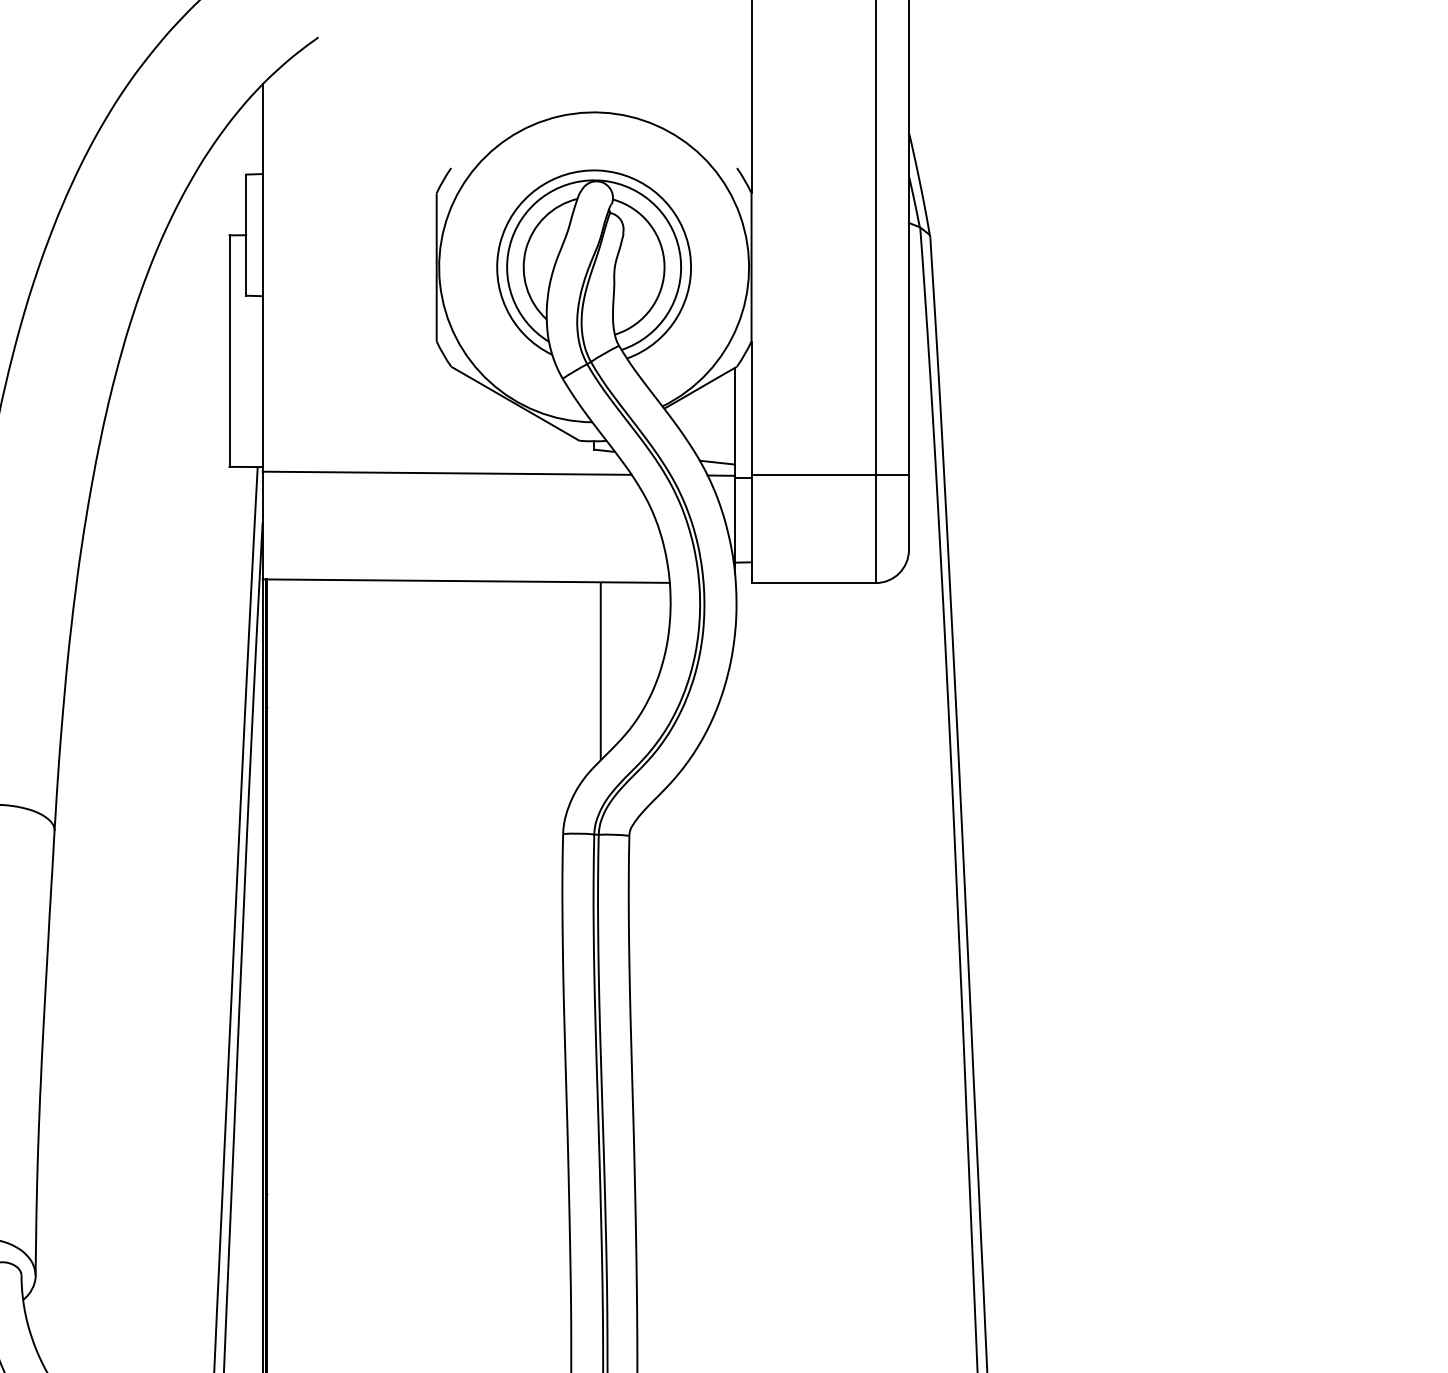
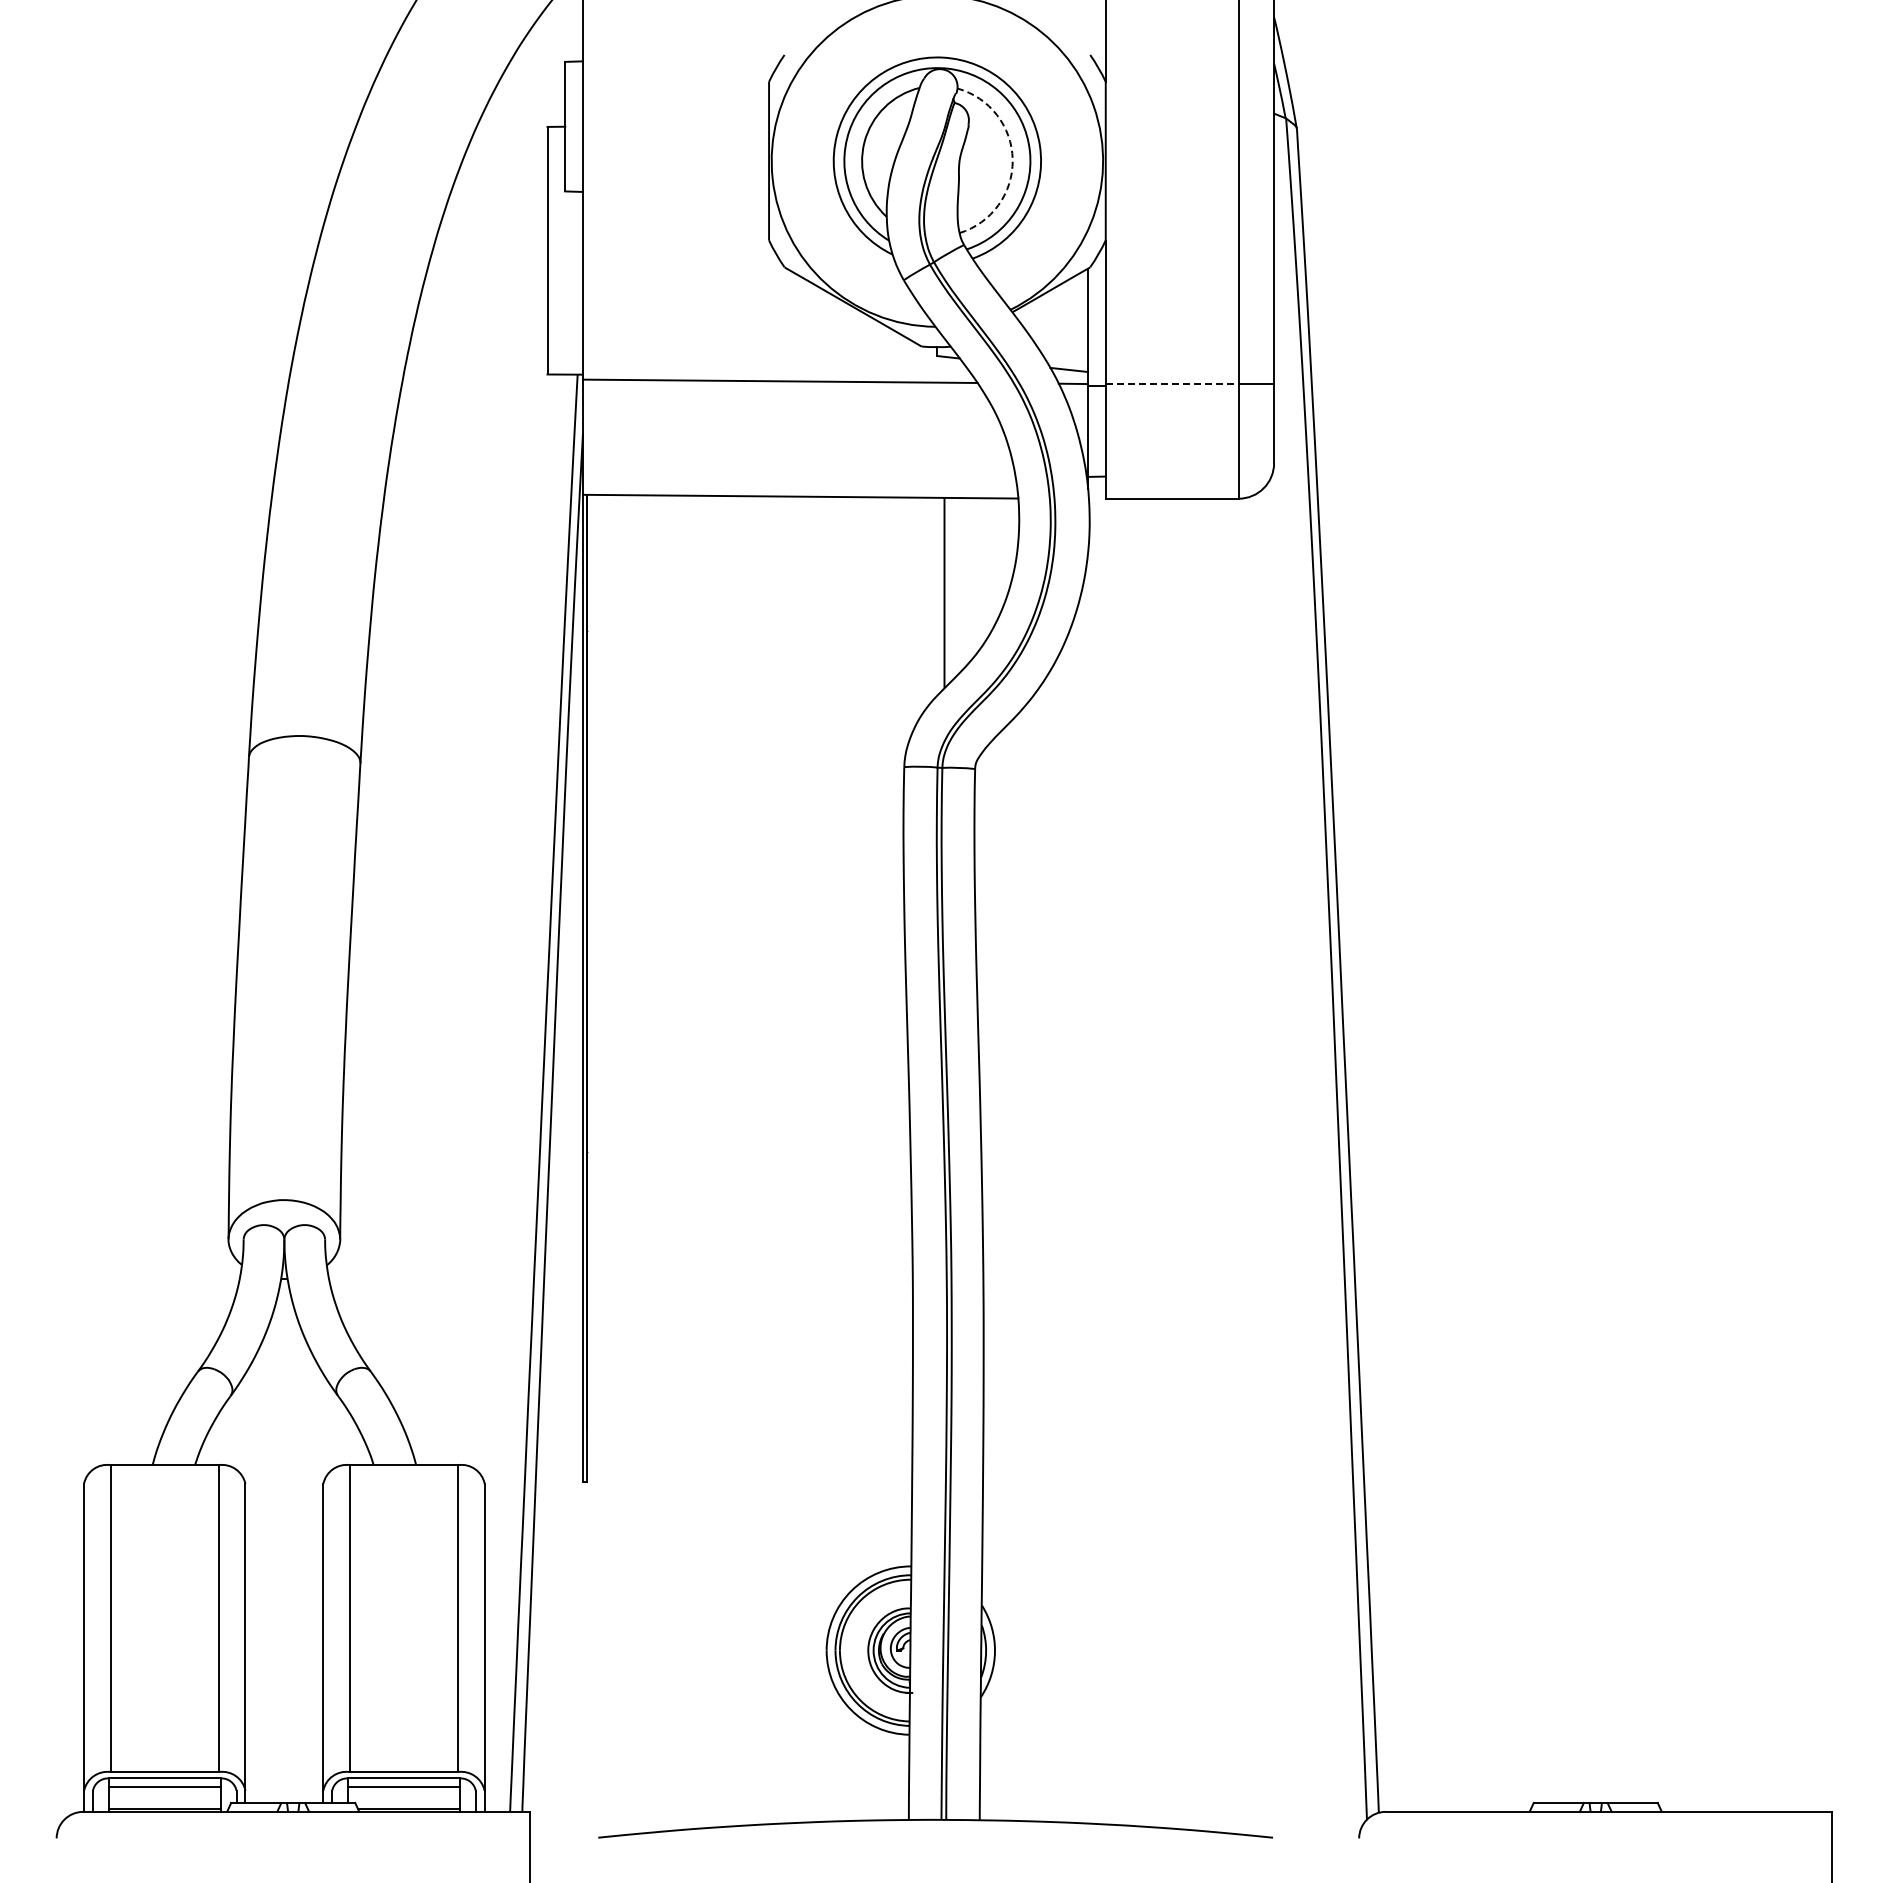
arc: (664, 265) -> (1012, 159), solid -> dashed
line: (813, 475) -> (1172, 383), solid -> dashed

